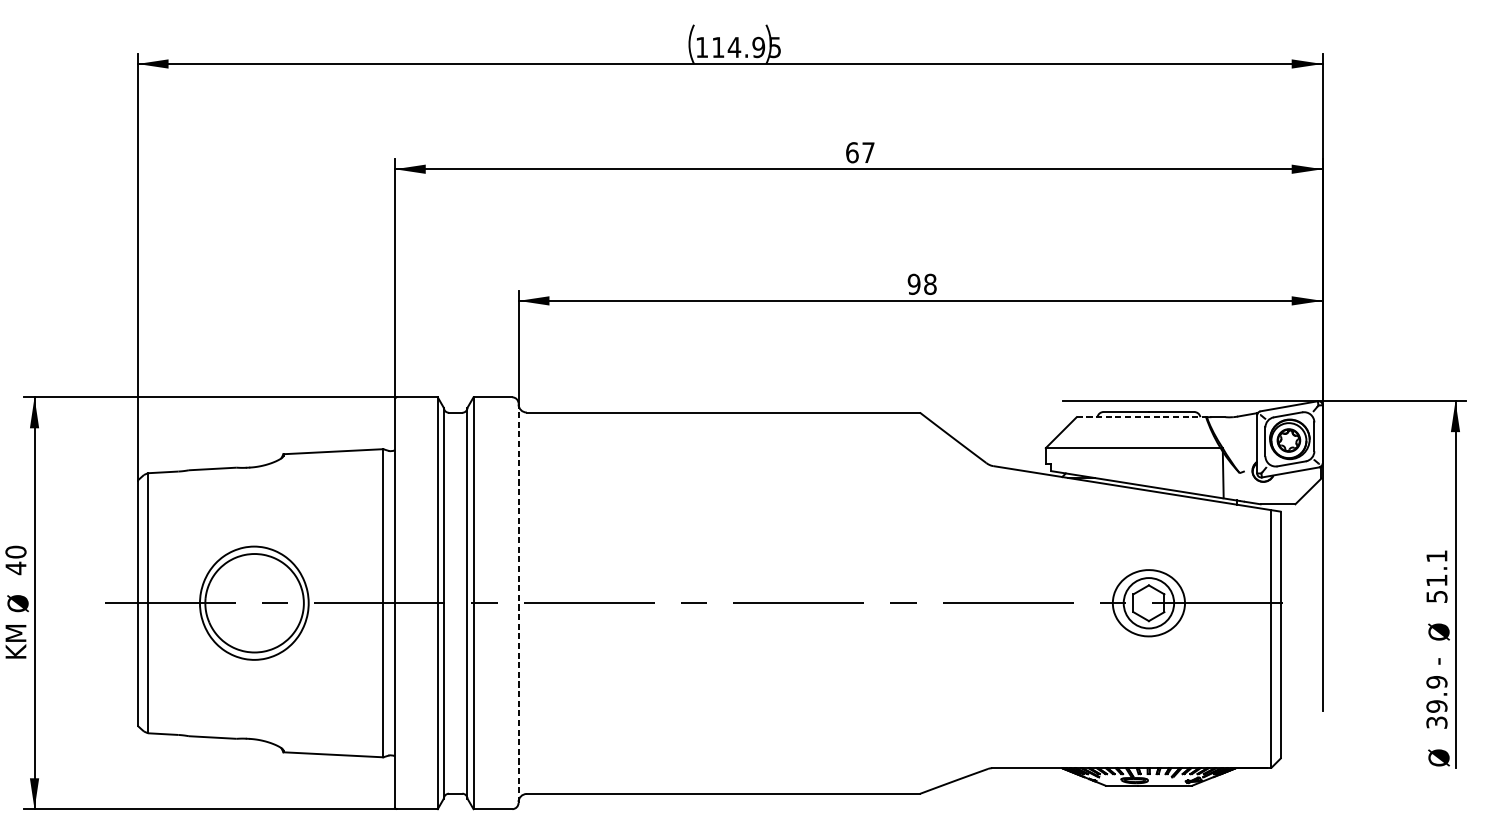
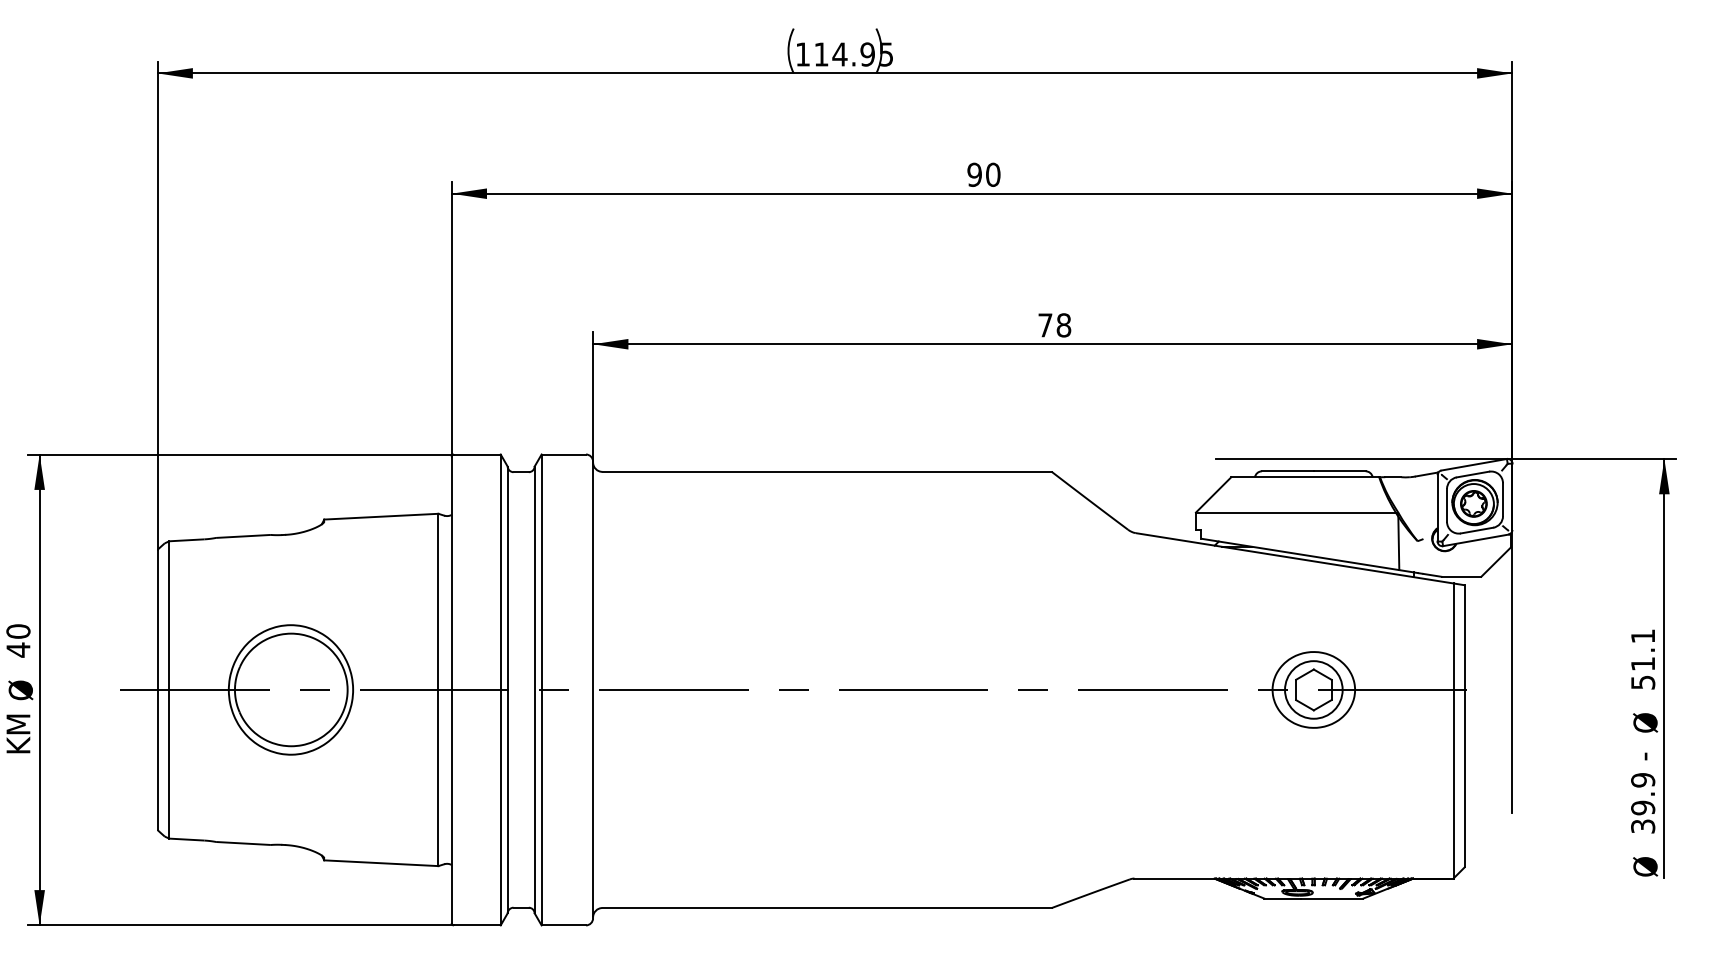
text: (860, 152) -> (983, 174), 67 -> 90
text: (914, 284) -> (1045, 325), 98 -> 78
line: (1141, 417) -> (1305, 477), dashed -> solid
line: (518, 602) -> (593, 689), dashed -> solid

